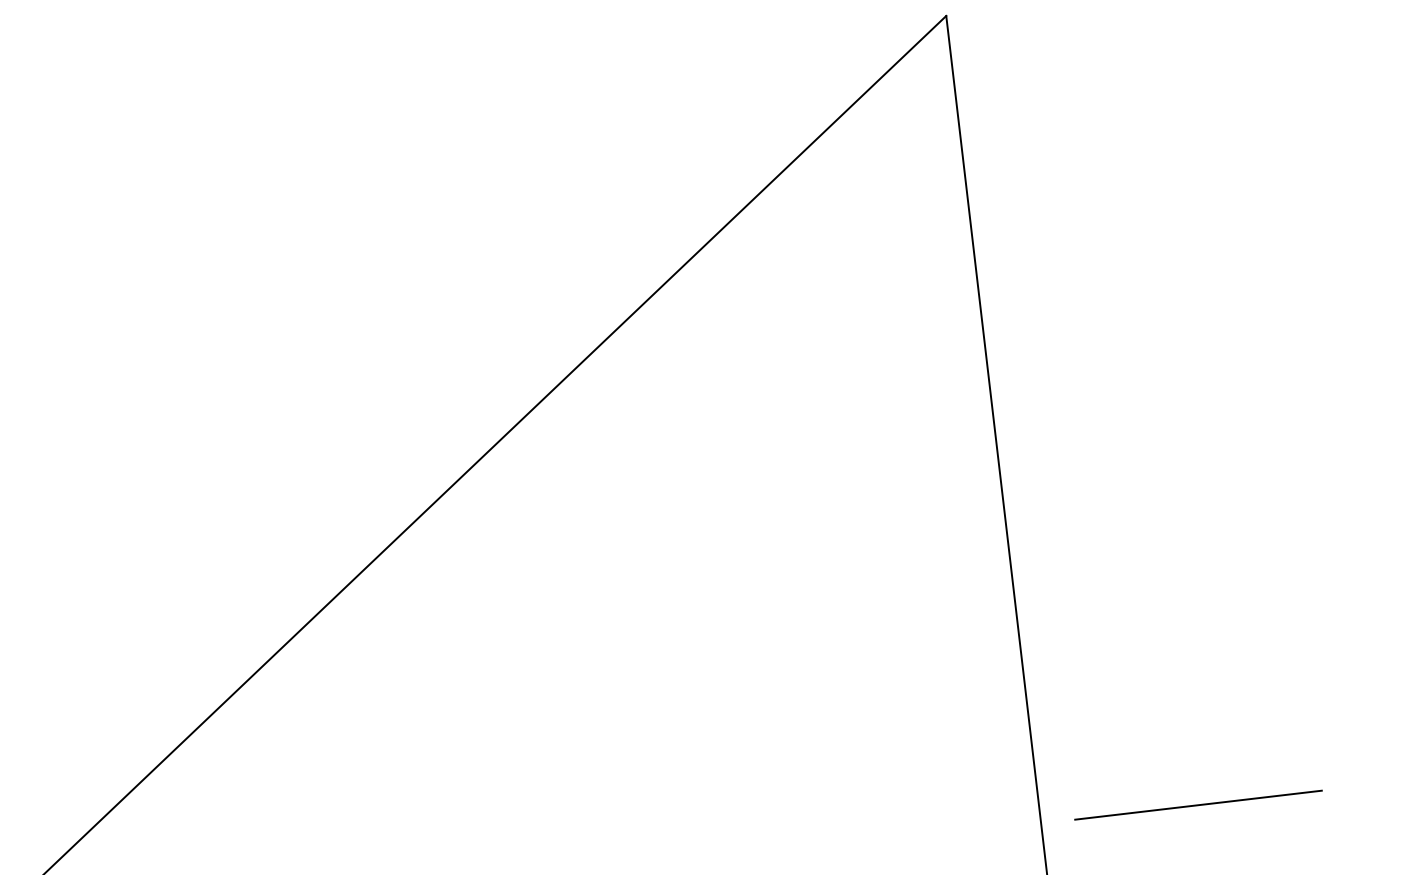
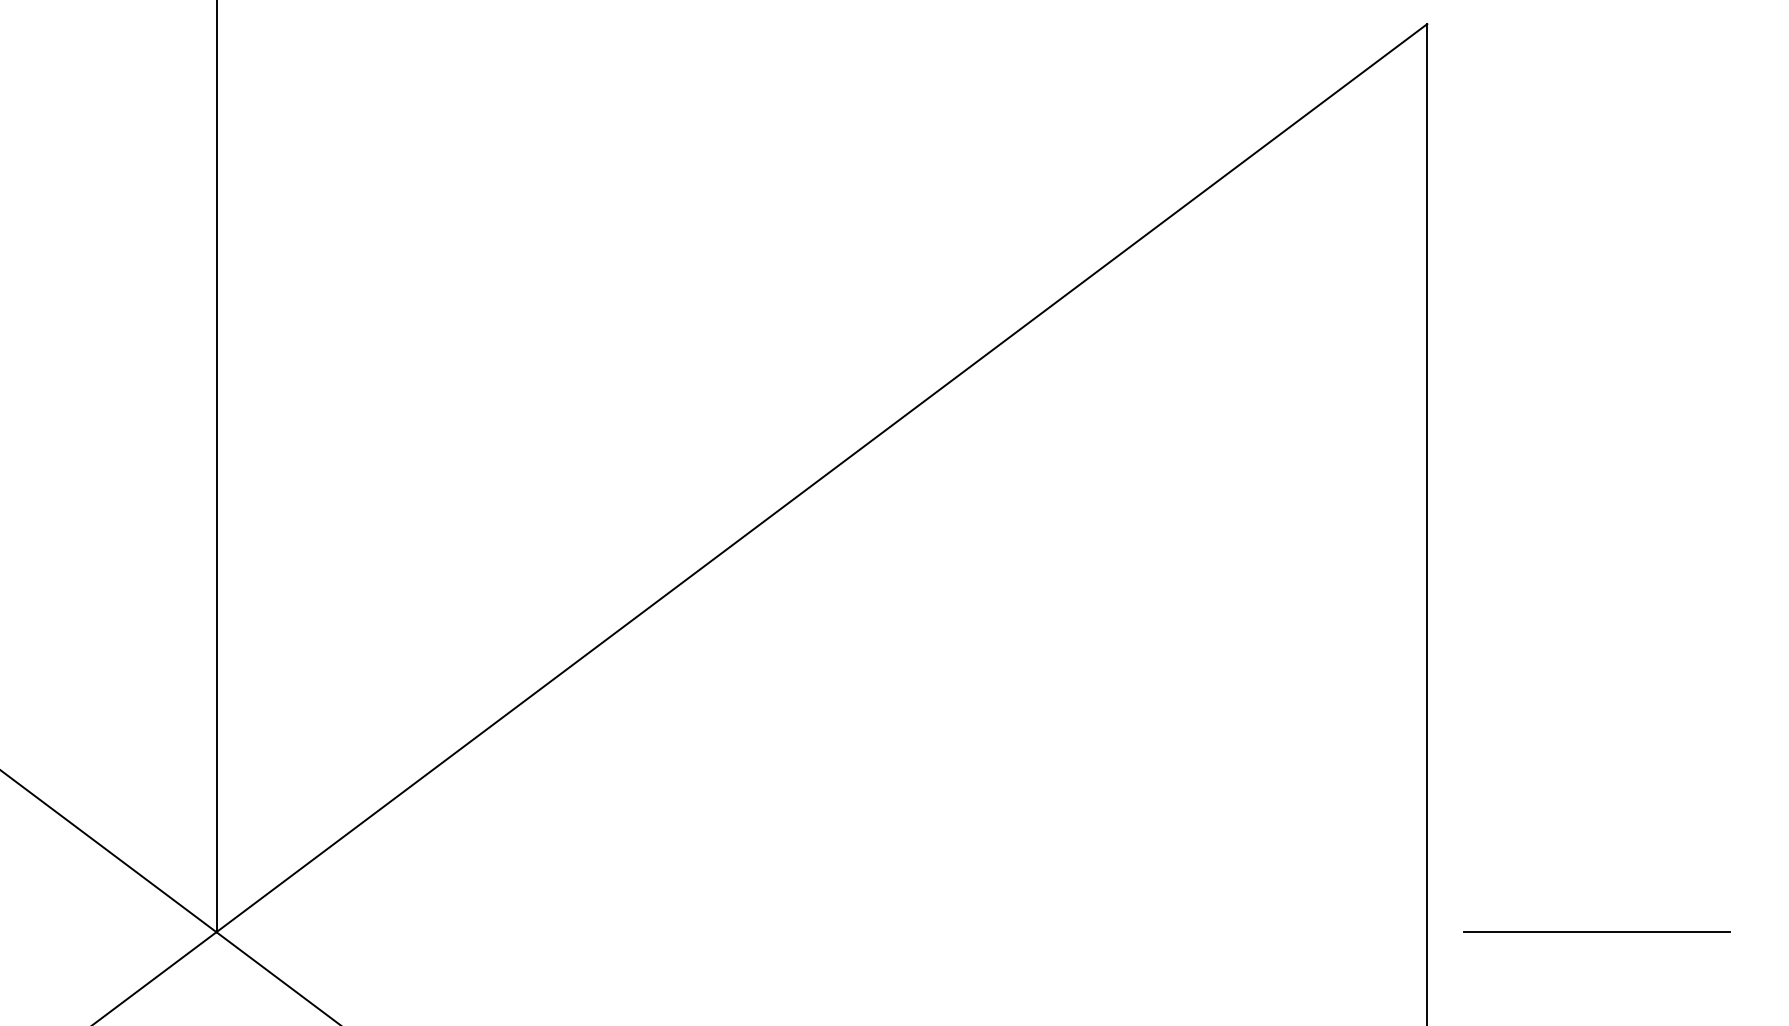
line: (1197, 804) -> (1596, 931), moved

